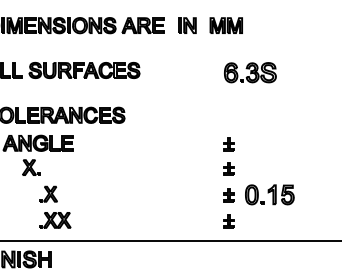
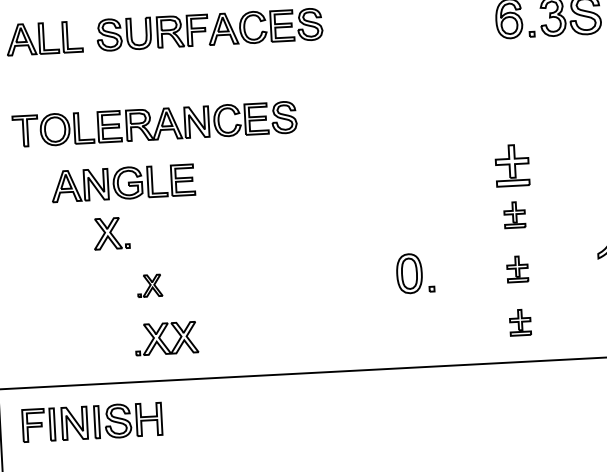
part: (228, 144) -> (511, 165), size x1.6
part: (48, 193) -> (149, 284), size x0.7
part: (254, 194) -> (414, 272), moved

